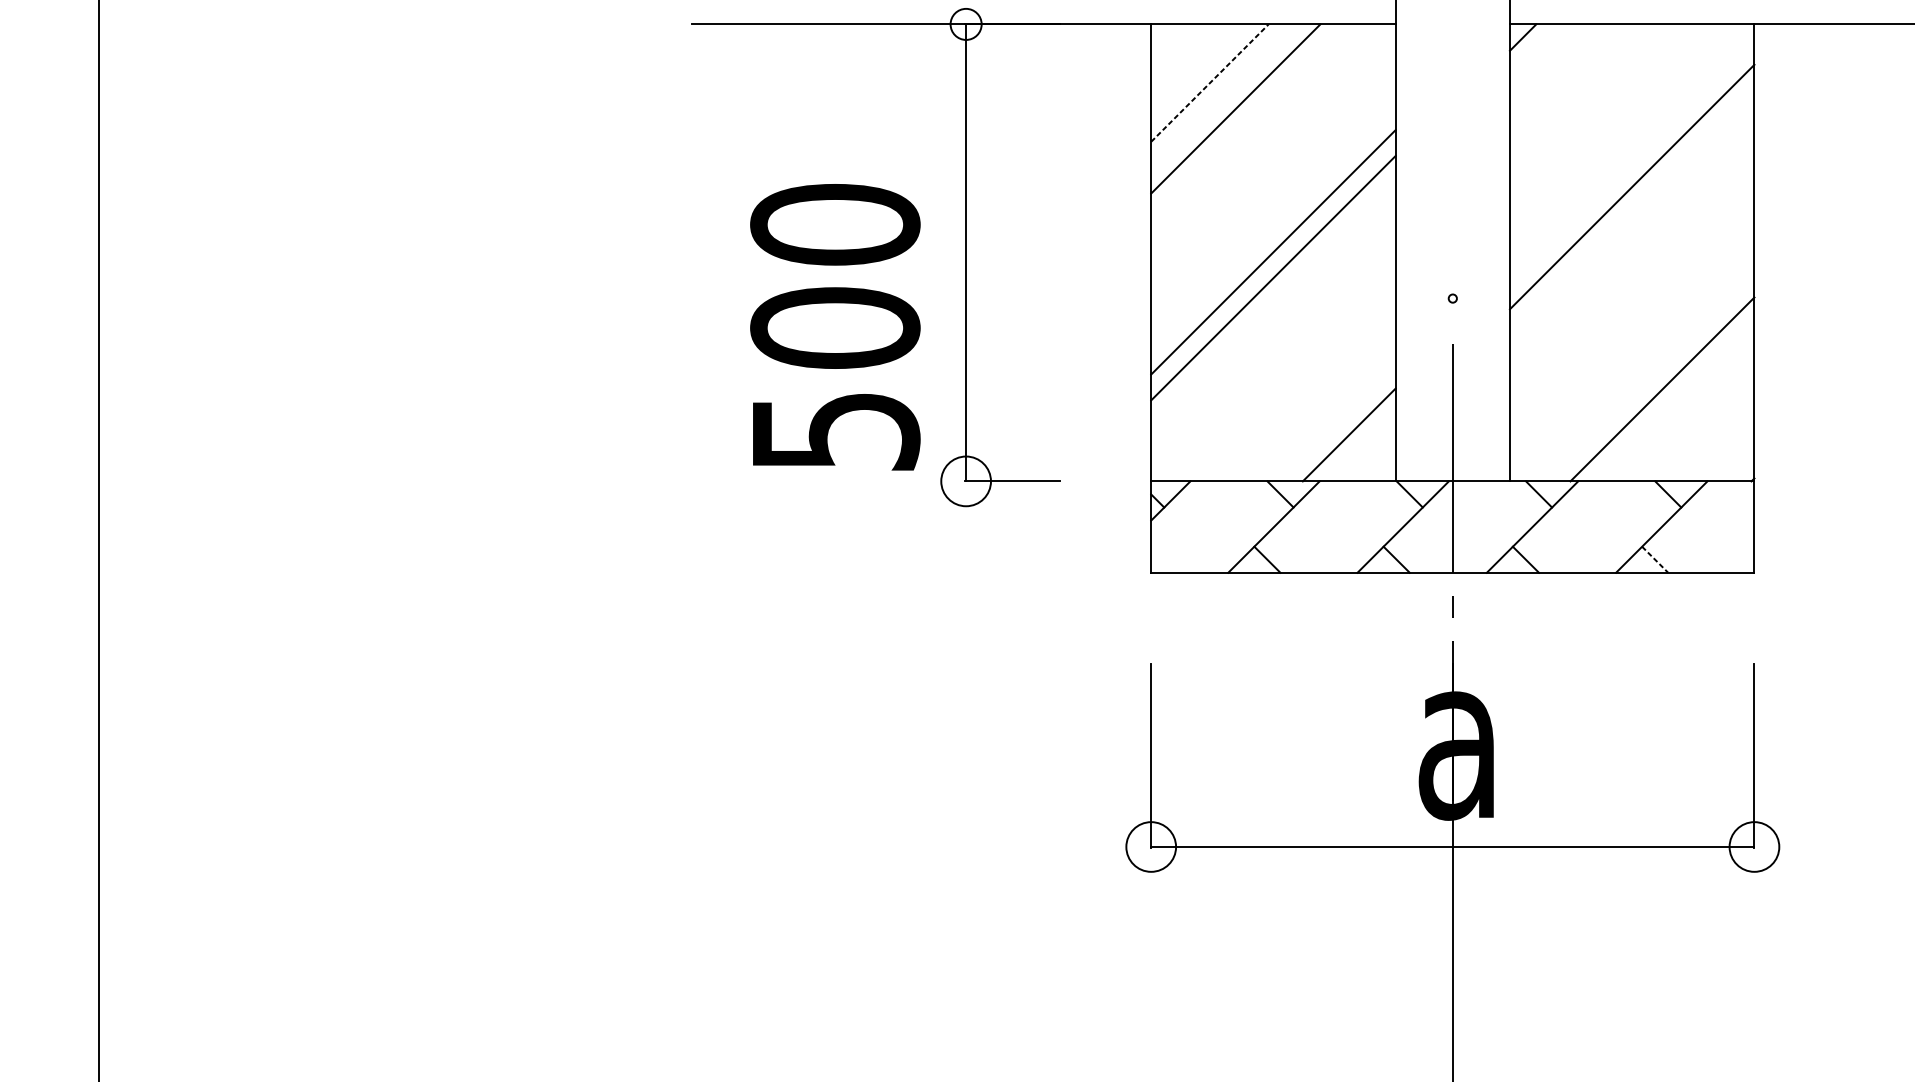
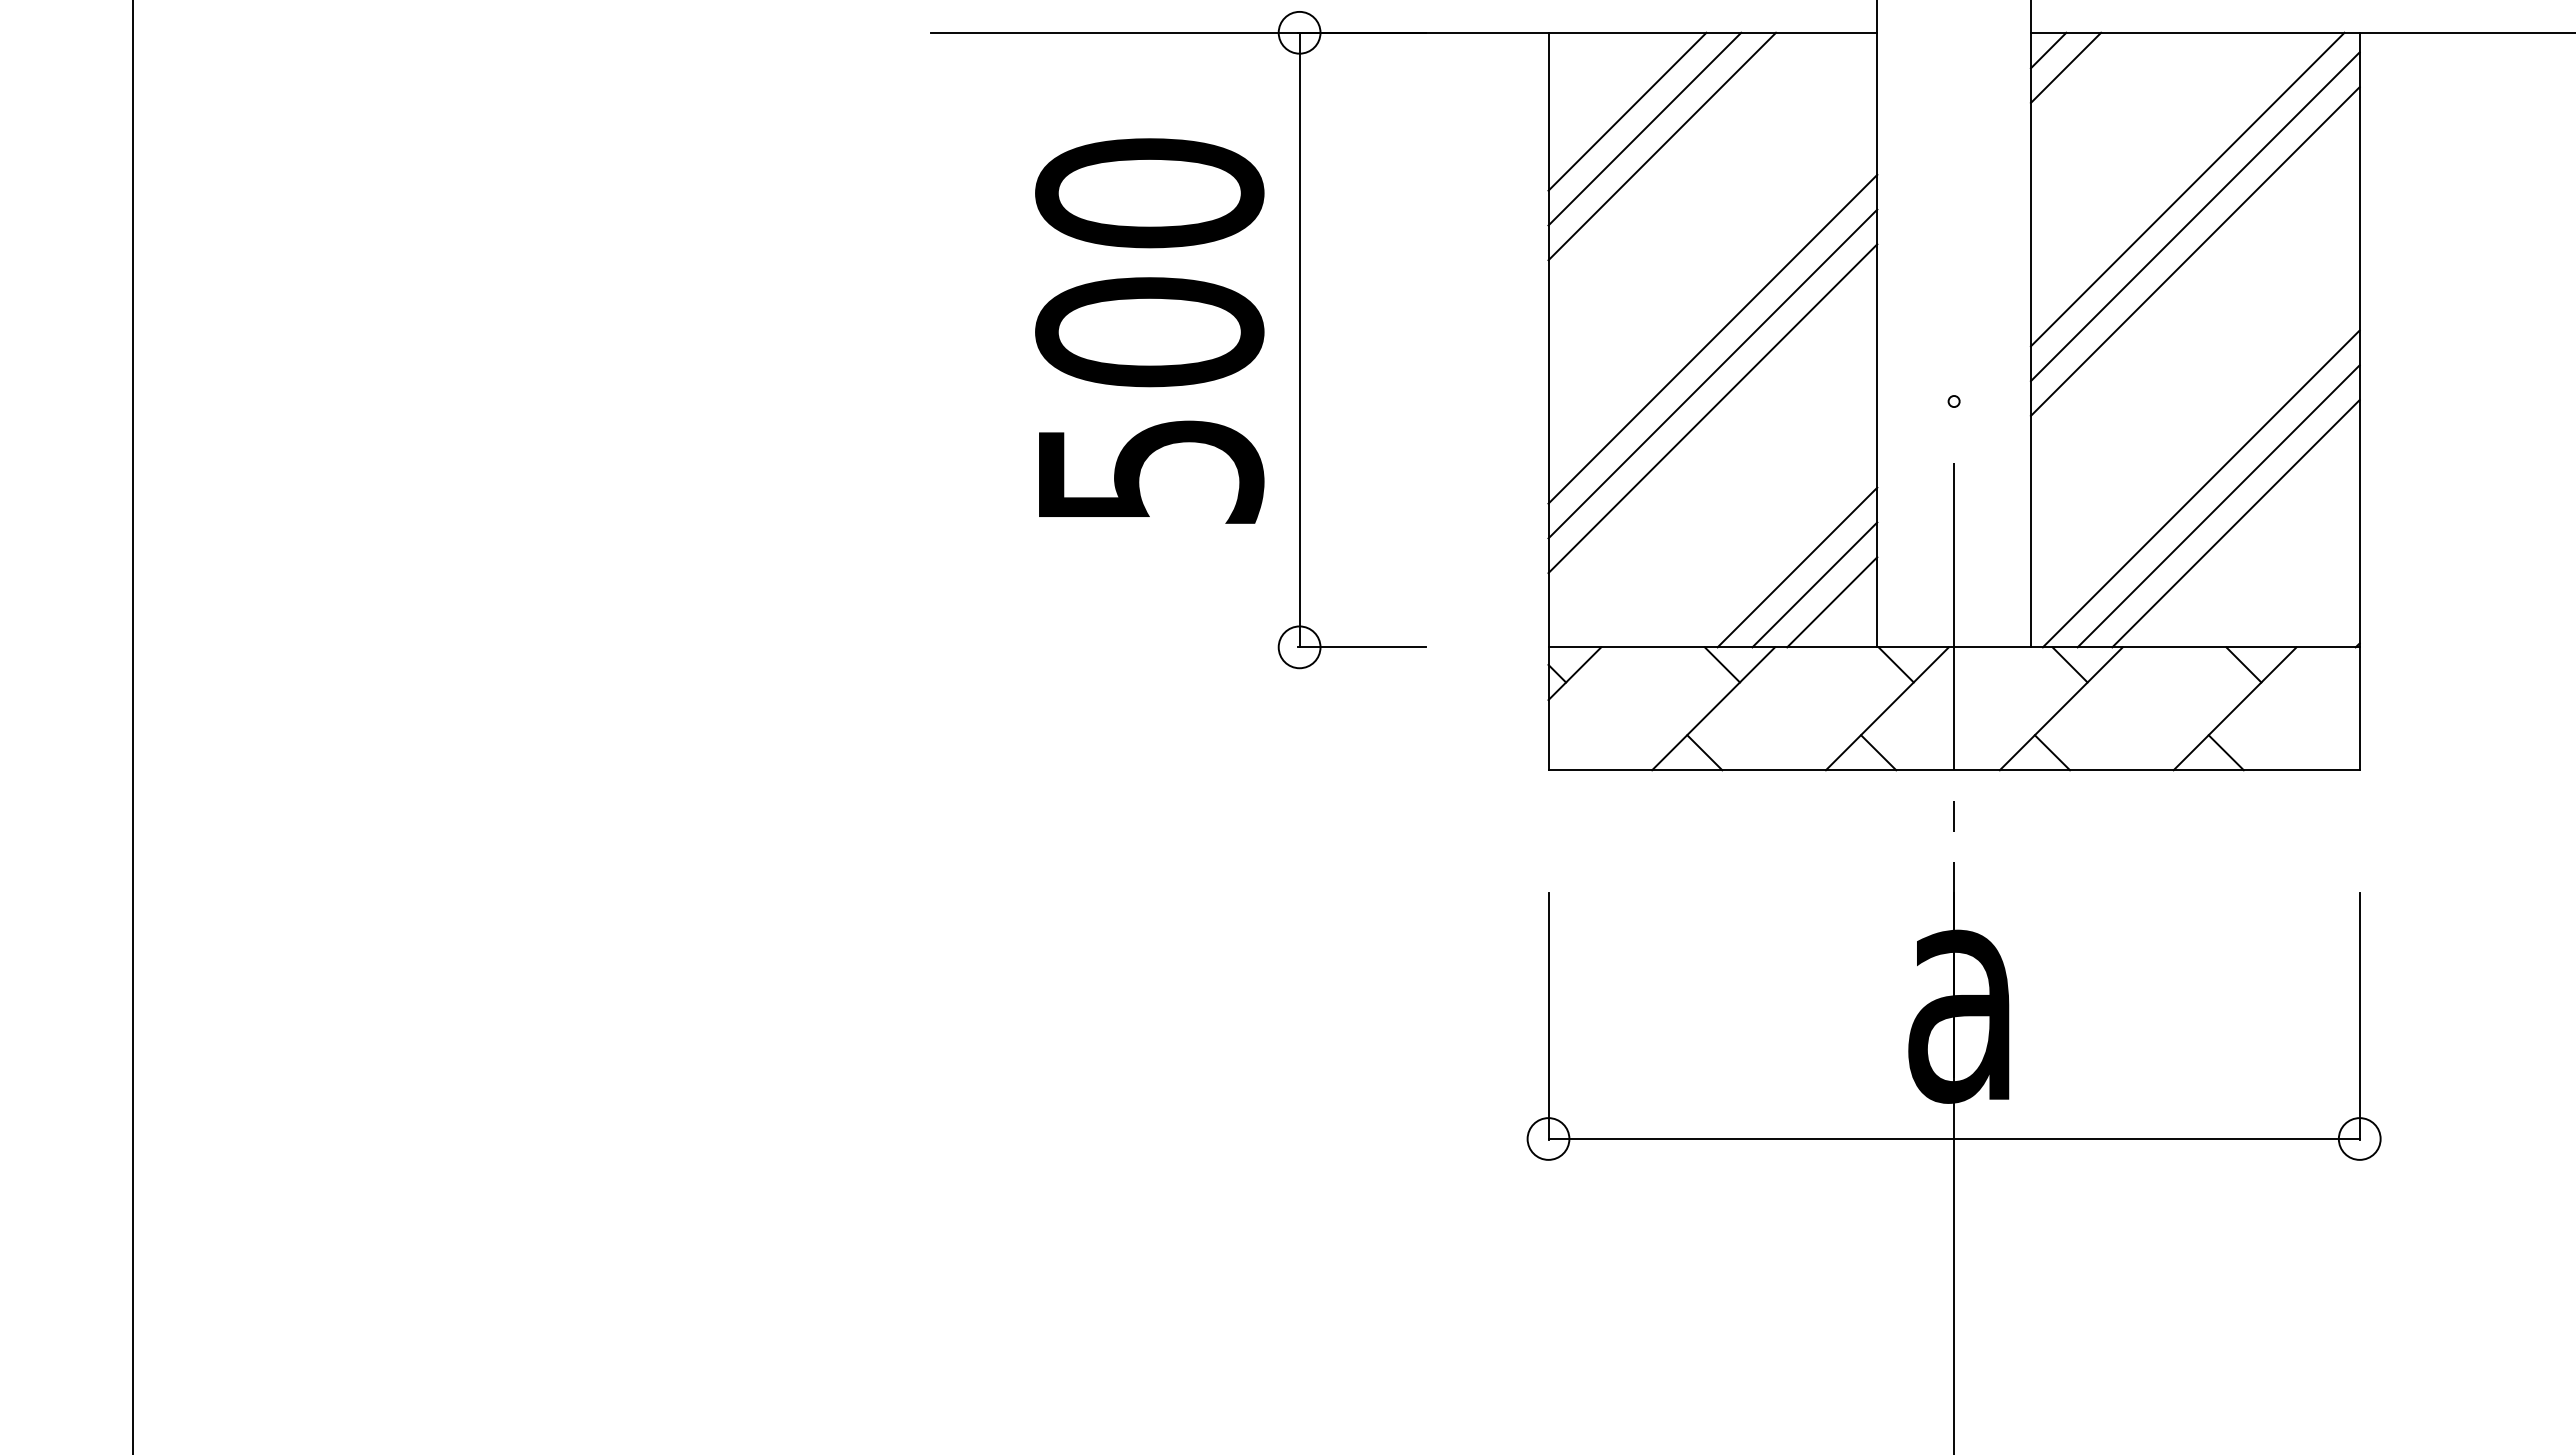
line: (1535, 50) -> (2065, 67), added
line: (1209, 82) -> (1627, 111), dashed -> solid
line: (1222, 95) -> (1644, 128), added
line: (1626, 140) -> (2187, 189), added
line: (1631, 161) -> (2194, 216), added
line: (1273, 303) -> (1712, 408), added
text: (835, 326) -> (1149, 330), moved
line: (1636, 363) -> (2200, 488), added
line: (1649, 376) -> (2218, 506), added
line: (1336, 422) -> (1797, 567), added
line: (1362, 448) -> (1832, 602), added
circle: (966, 481) -> (1299, 647), size x0.62
line: (1655, 559) -> (2226, 752), dashed -> solid
circle: (1151, 846) -> (1548, 1138), size x0.62
circle: (1754, 846) -> (2359, 1138), size x0.62

